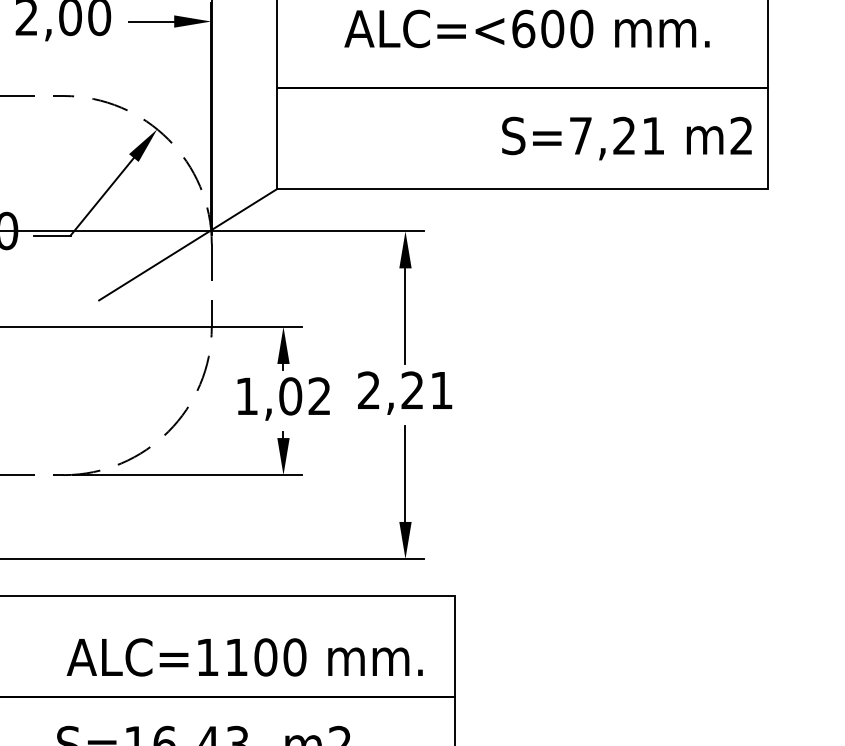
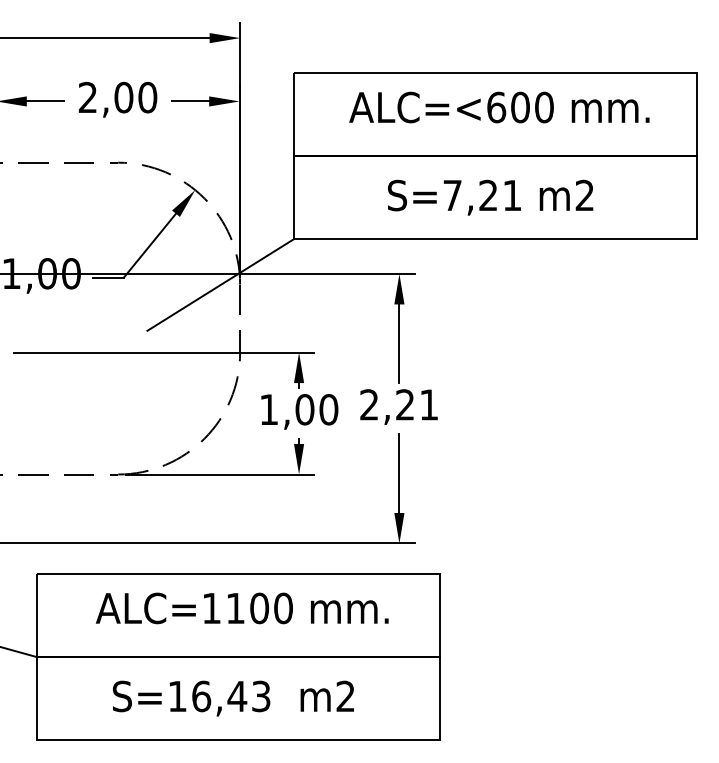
text: (626, 138) -> (490, 197), moved
text: (319, 396) -> (328, 409), 1,02 -> 1,00
text: (245, 657) -> (242, 608), moved

